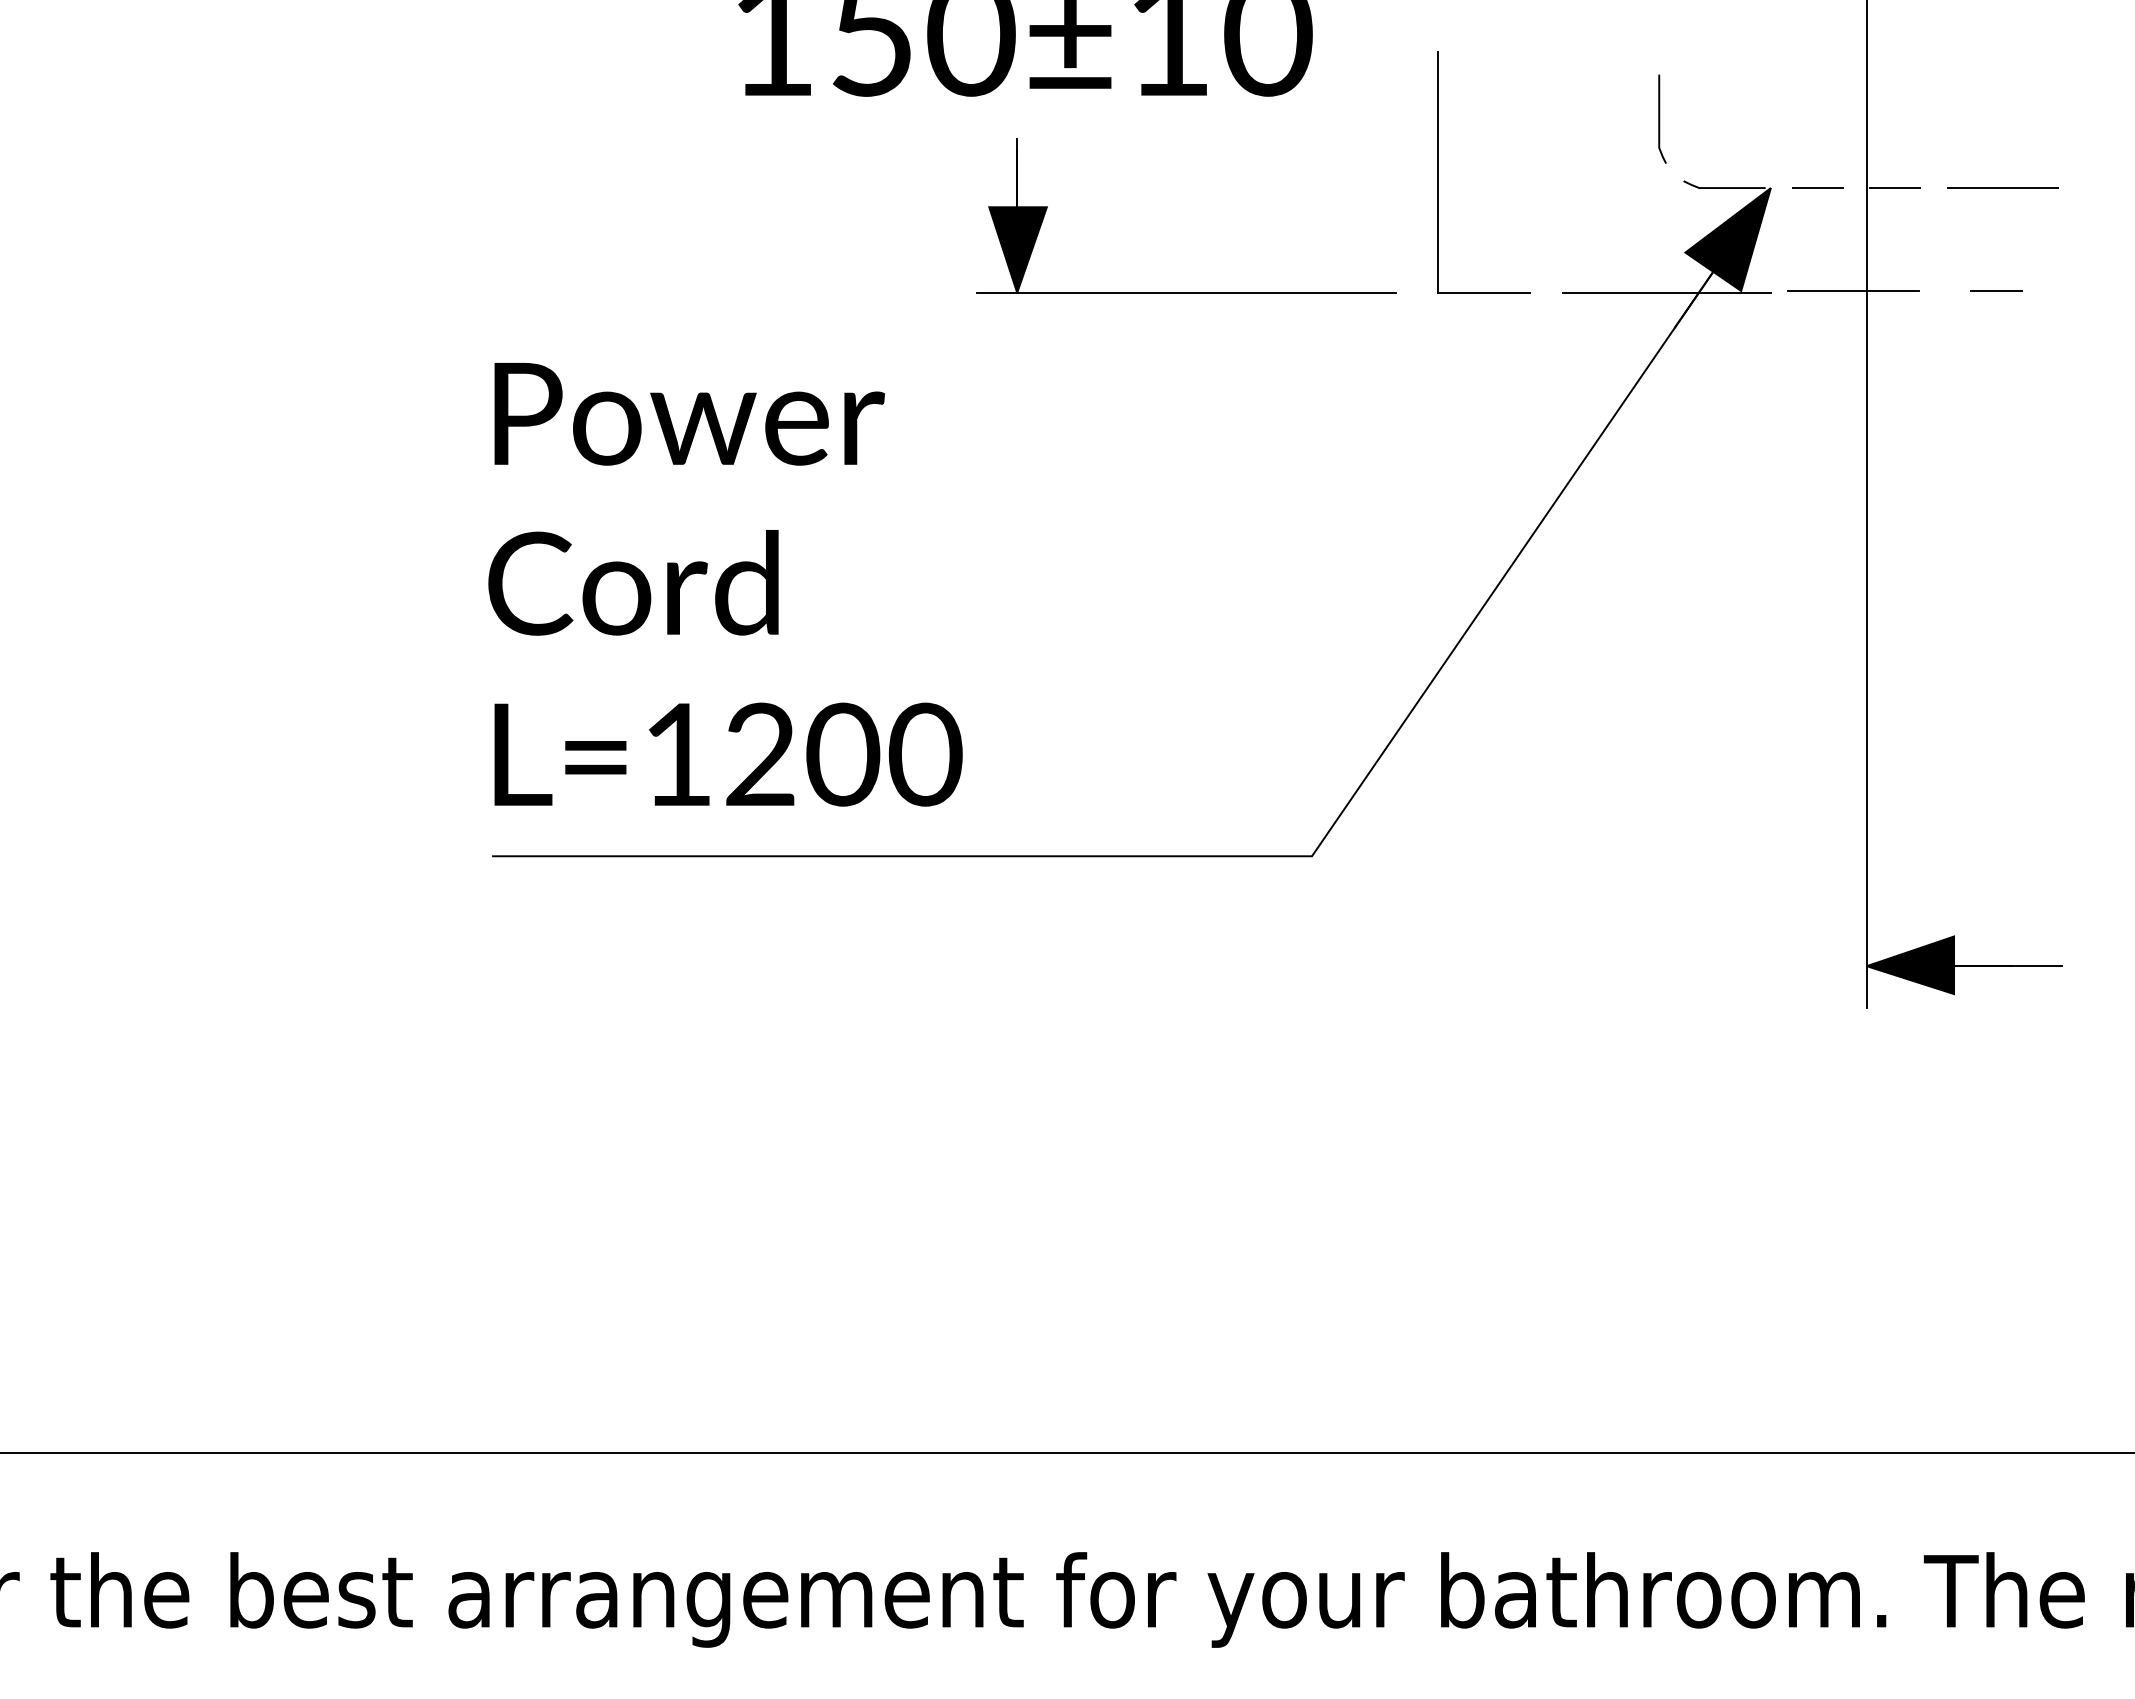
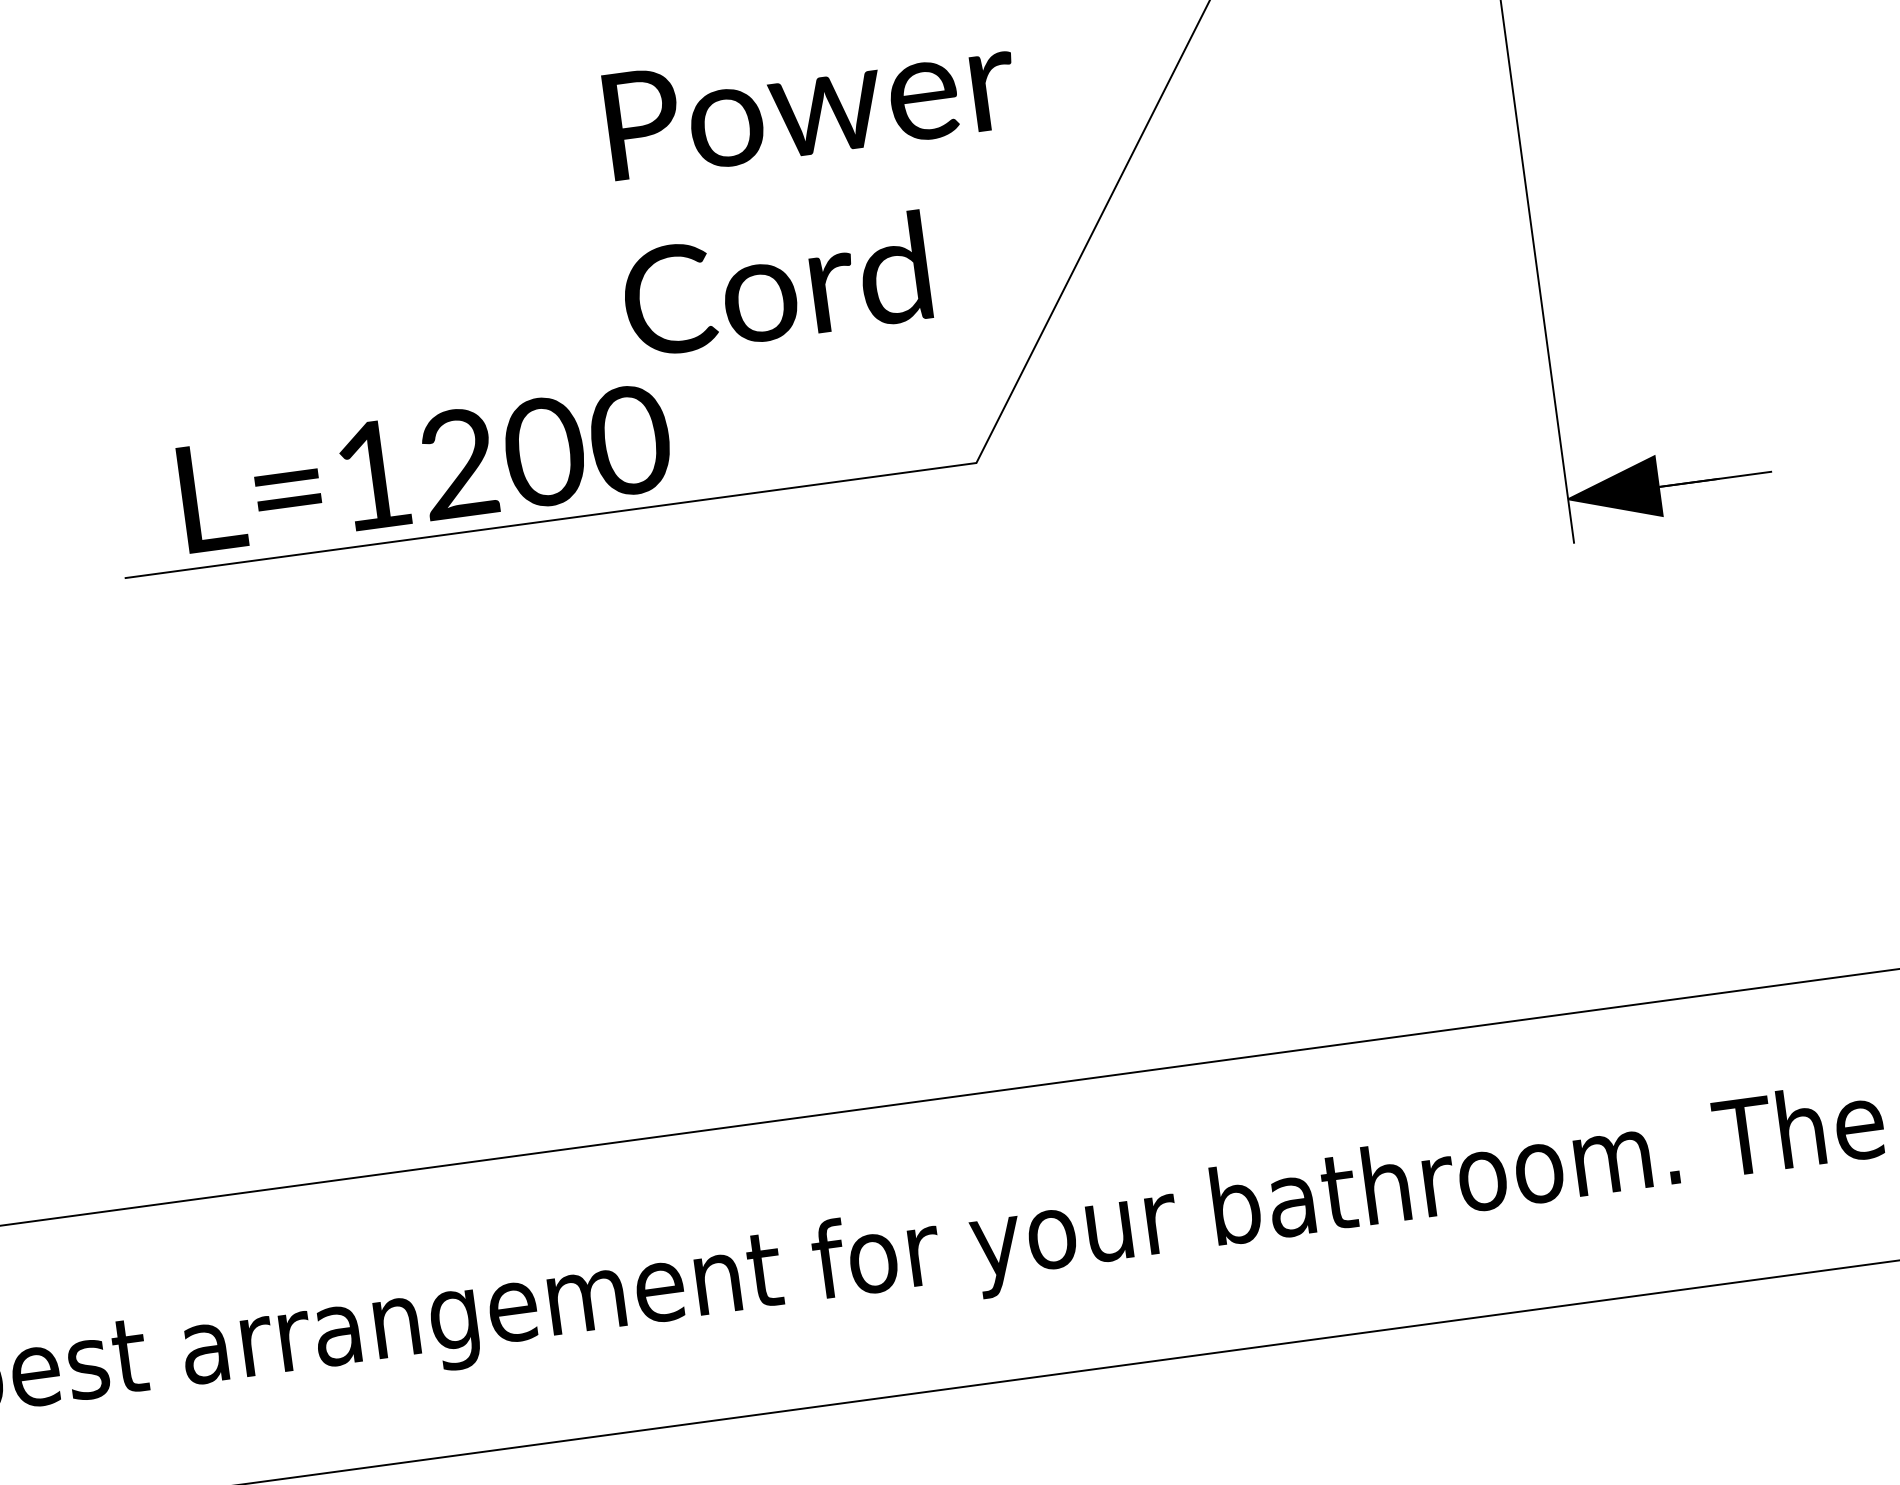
text: (686, 499) -> (819, 190), moved
text: (728, 754) -> (425, 467), moved

